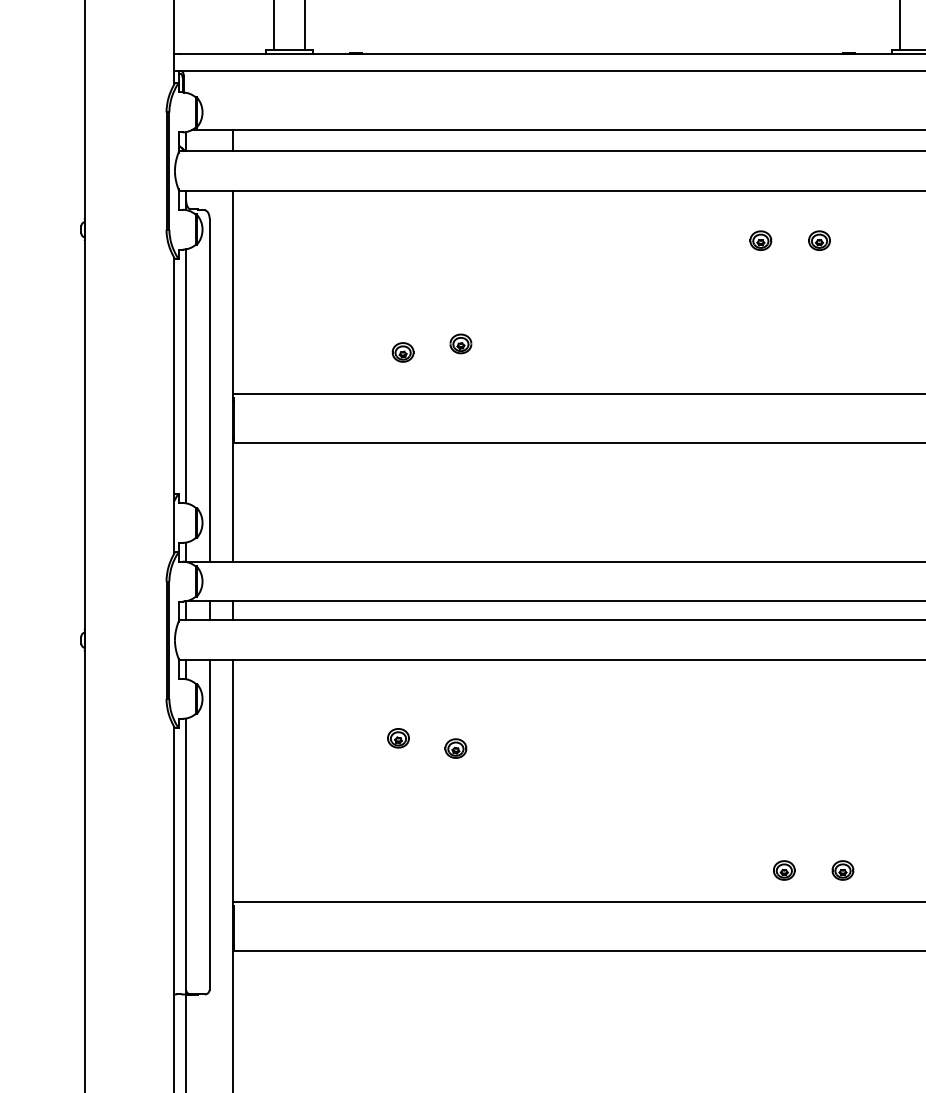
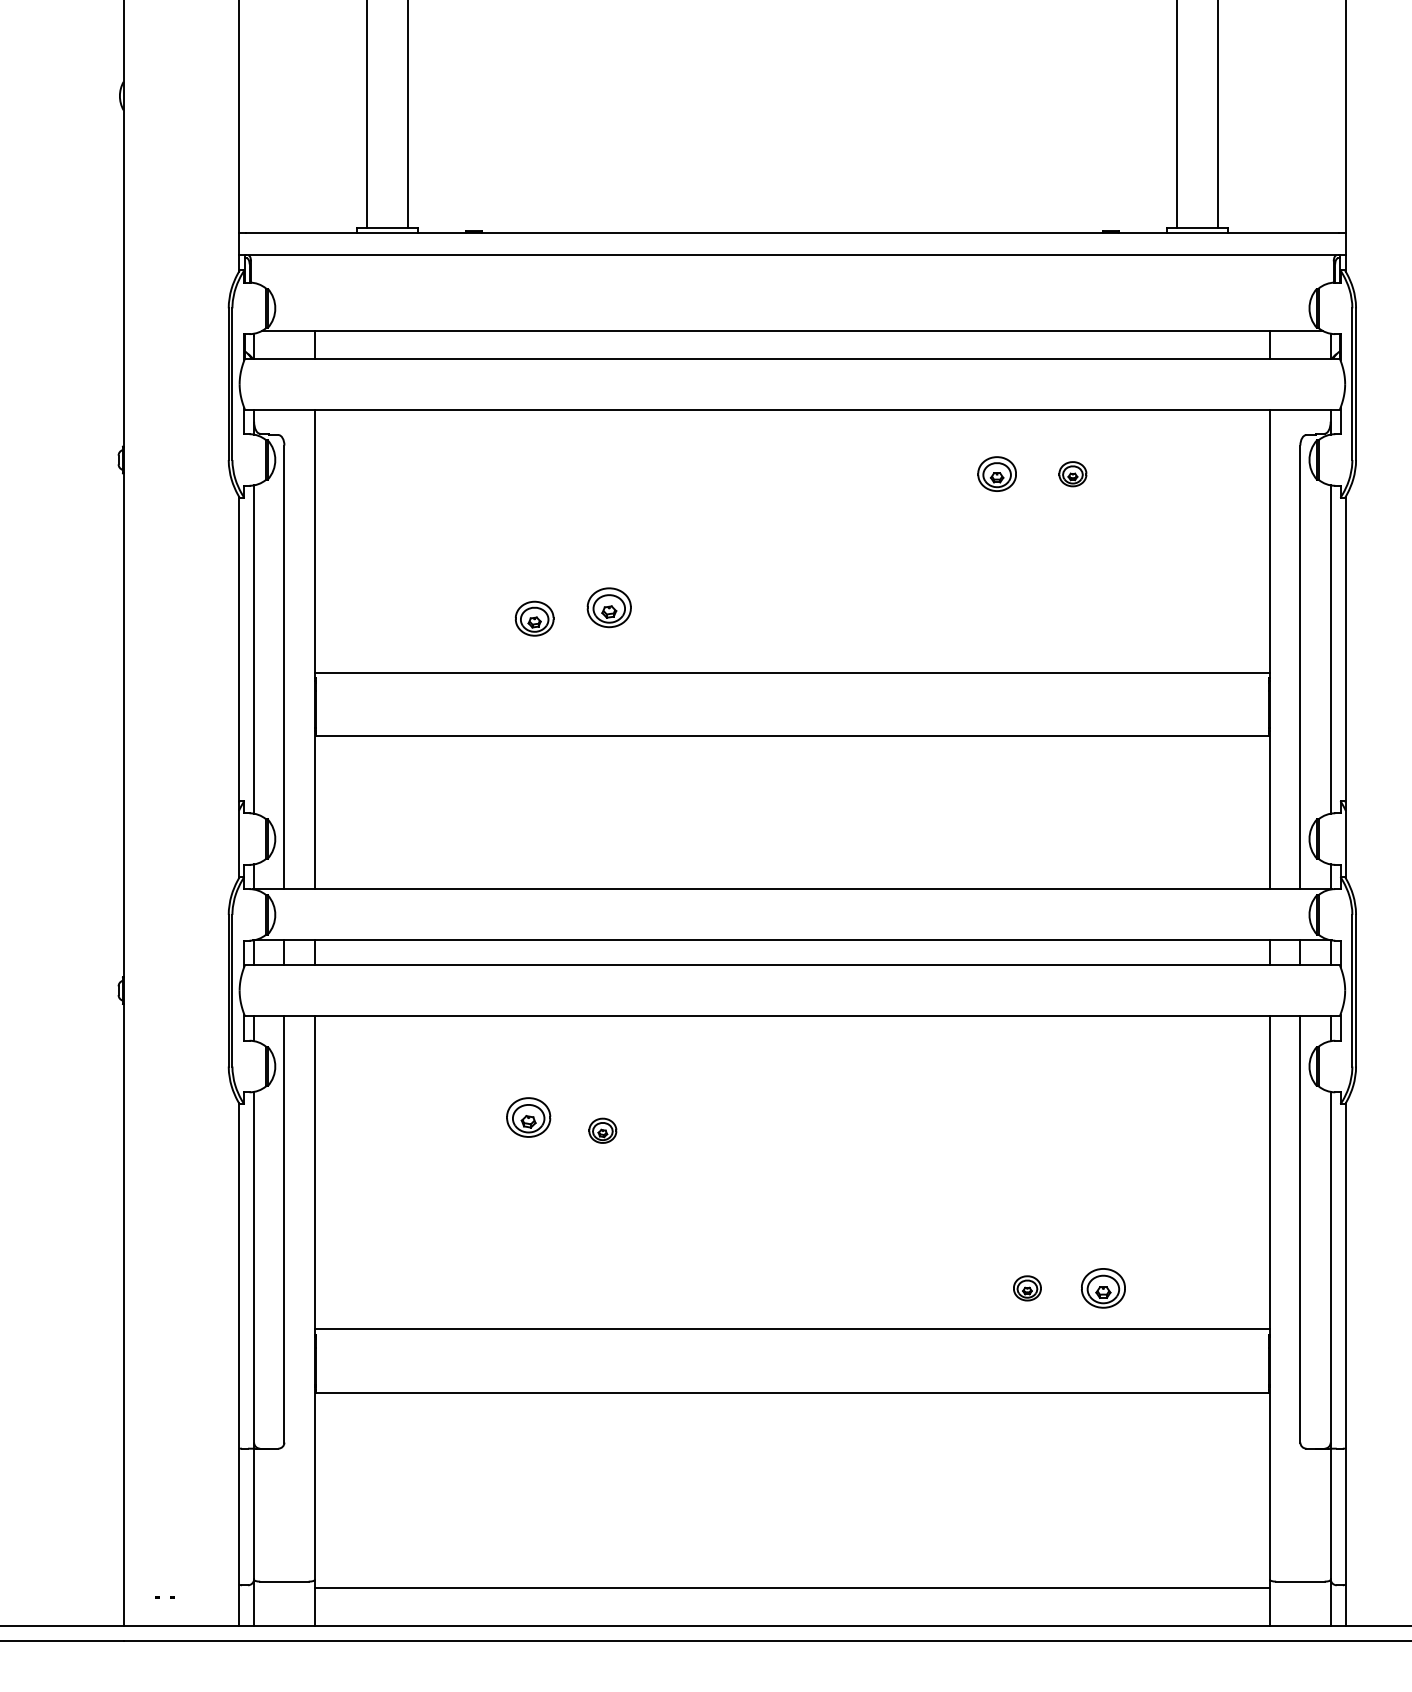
part: (760, 240) -> (996, 474), size x1.4
part: (461, 343) -> (609, 607), size x1.6
part: (403, 352) -> (534, 618), size x1.4
part: (398, 738) -> (528, 1117), size x1.6
part: (842, 870) -> (1102, 1288), size x1.6

